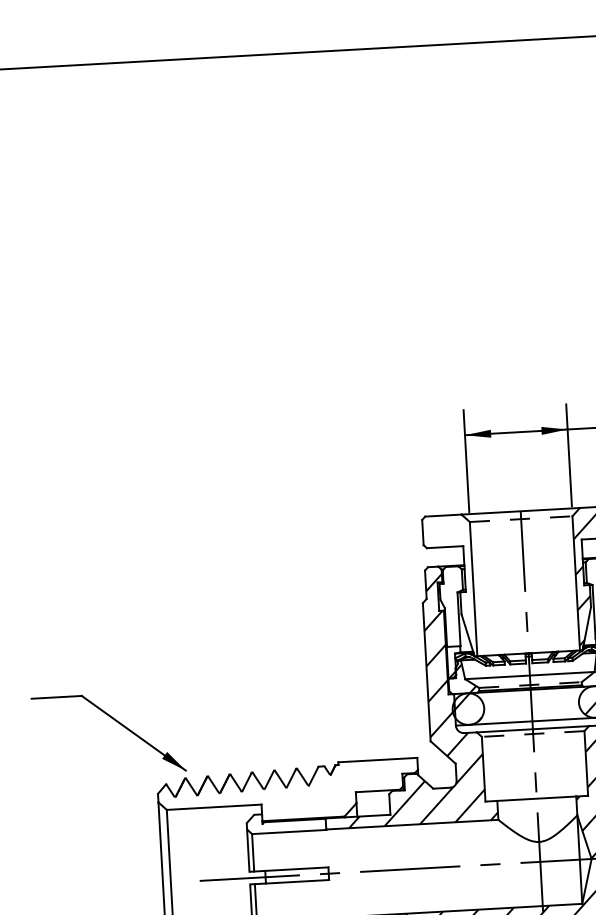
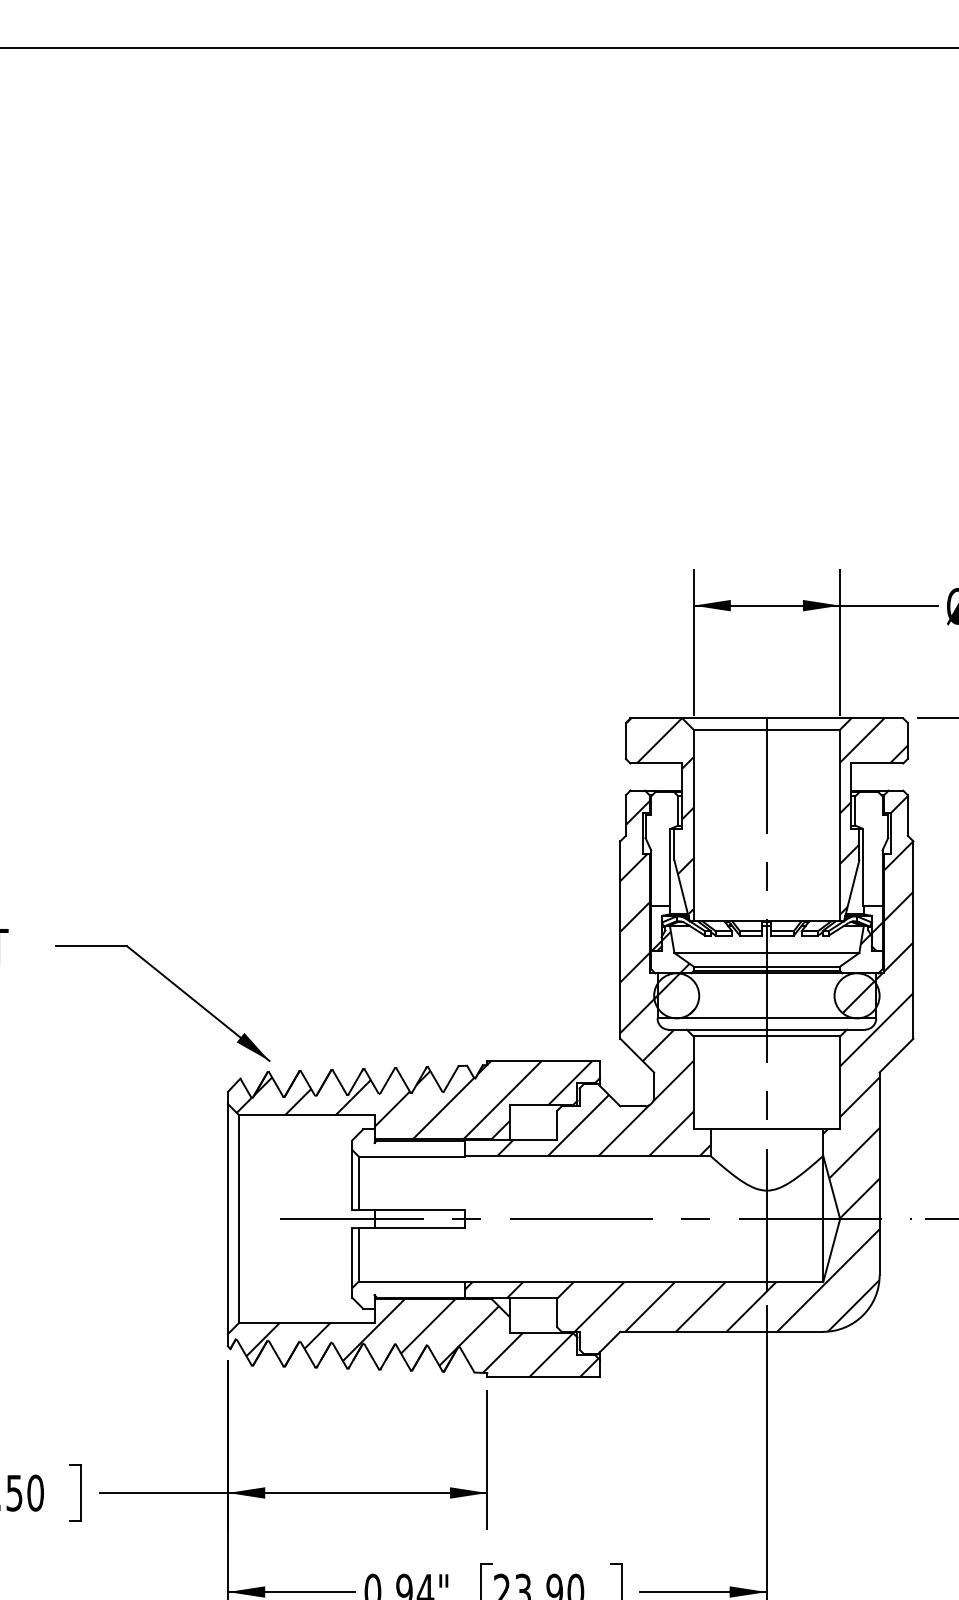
line: (521, 519) -> (767, 729), dashed -> solid
hatch: (449, 584) -> (659, 816), added
line: (530, 684) -> (767, 966), dashed -> solid
line: (532, 734) -> (766, 1036), dashed -> solid
hatch: (288, 792) -> (414, 1100), added

